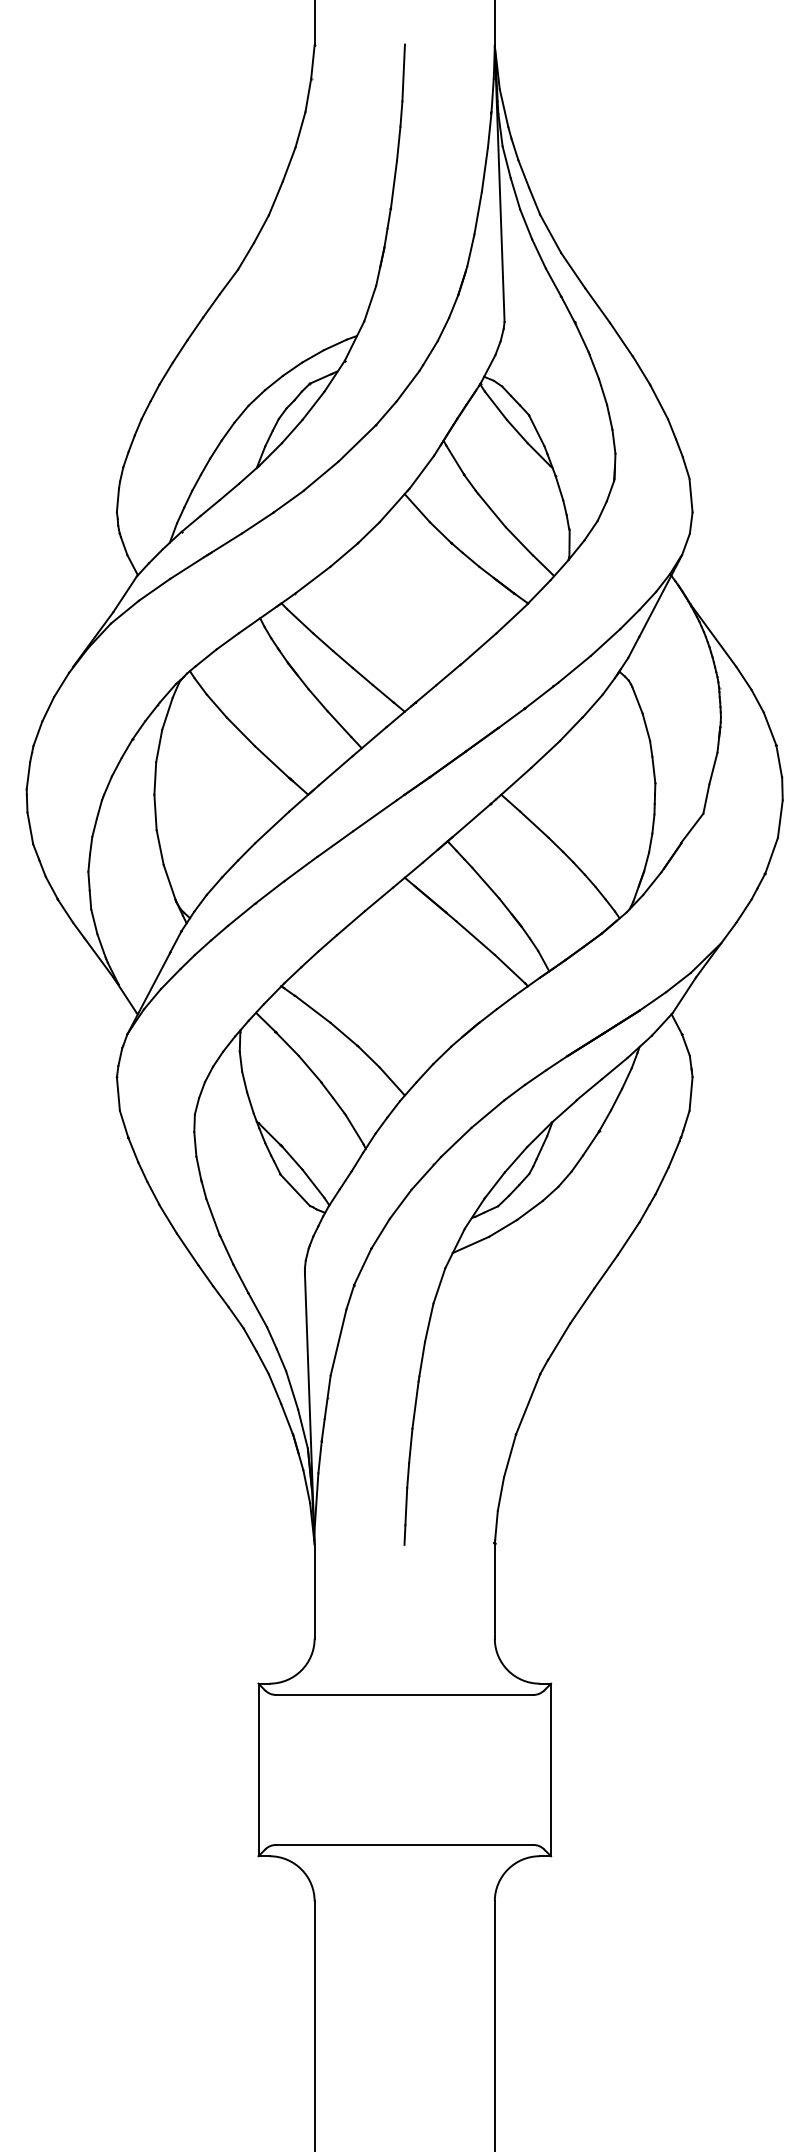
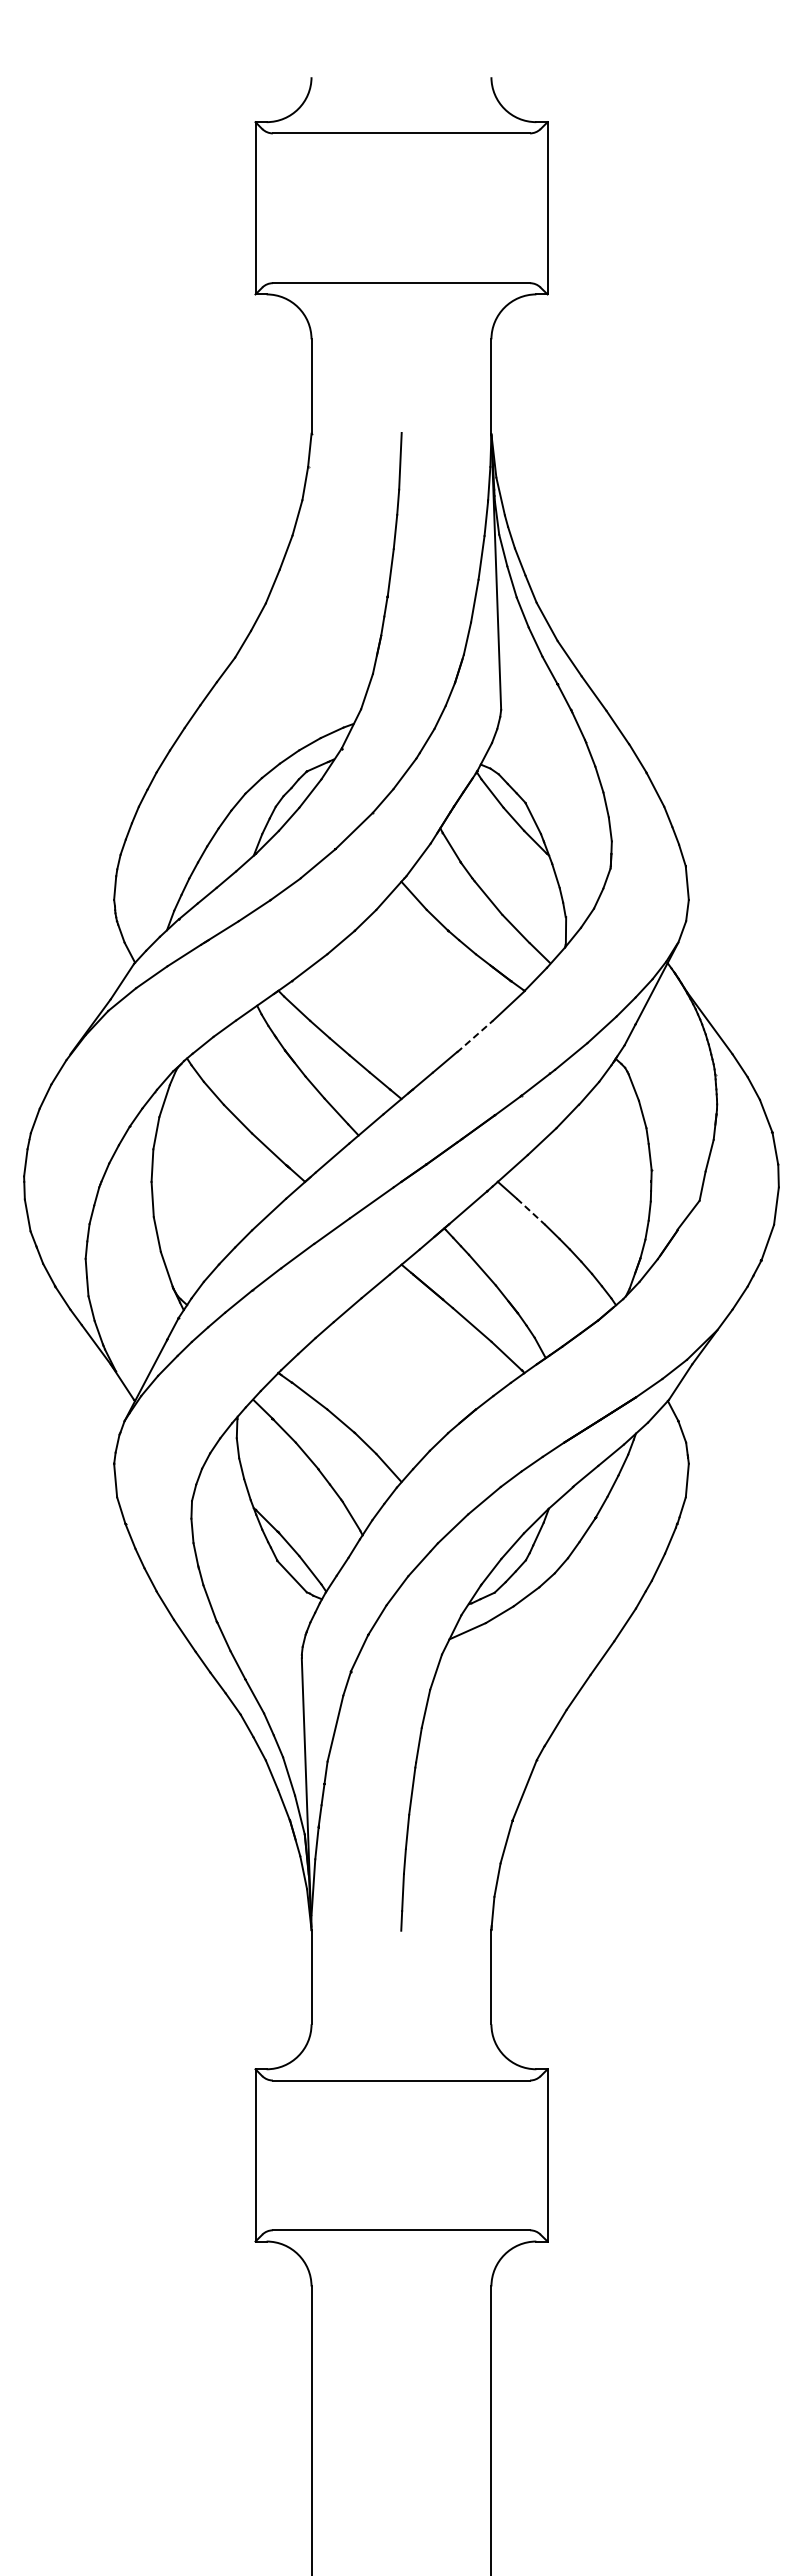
line: (478, 649) -> (475, 1036), solid -> dashed
line: (534, 825) -> (531, 1212), solid -> dashed

